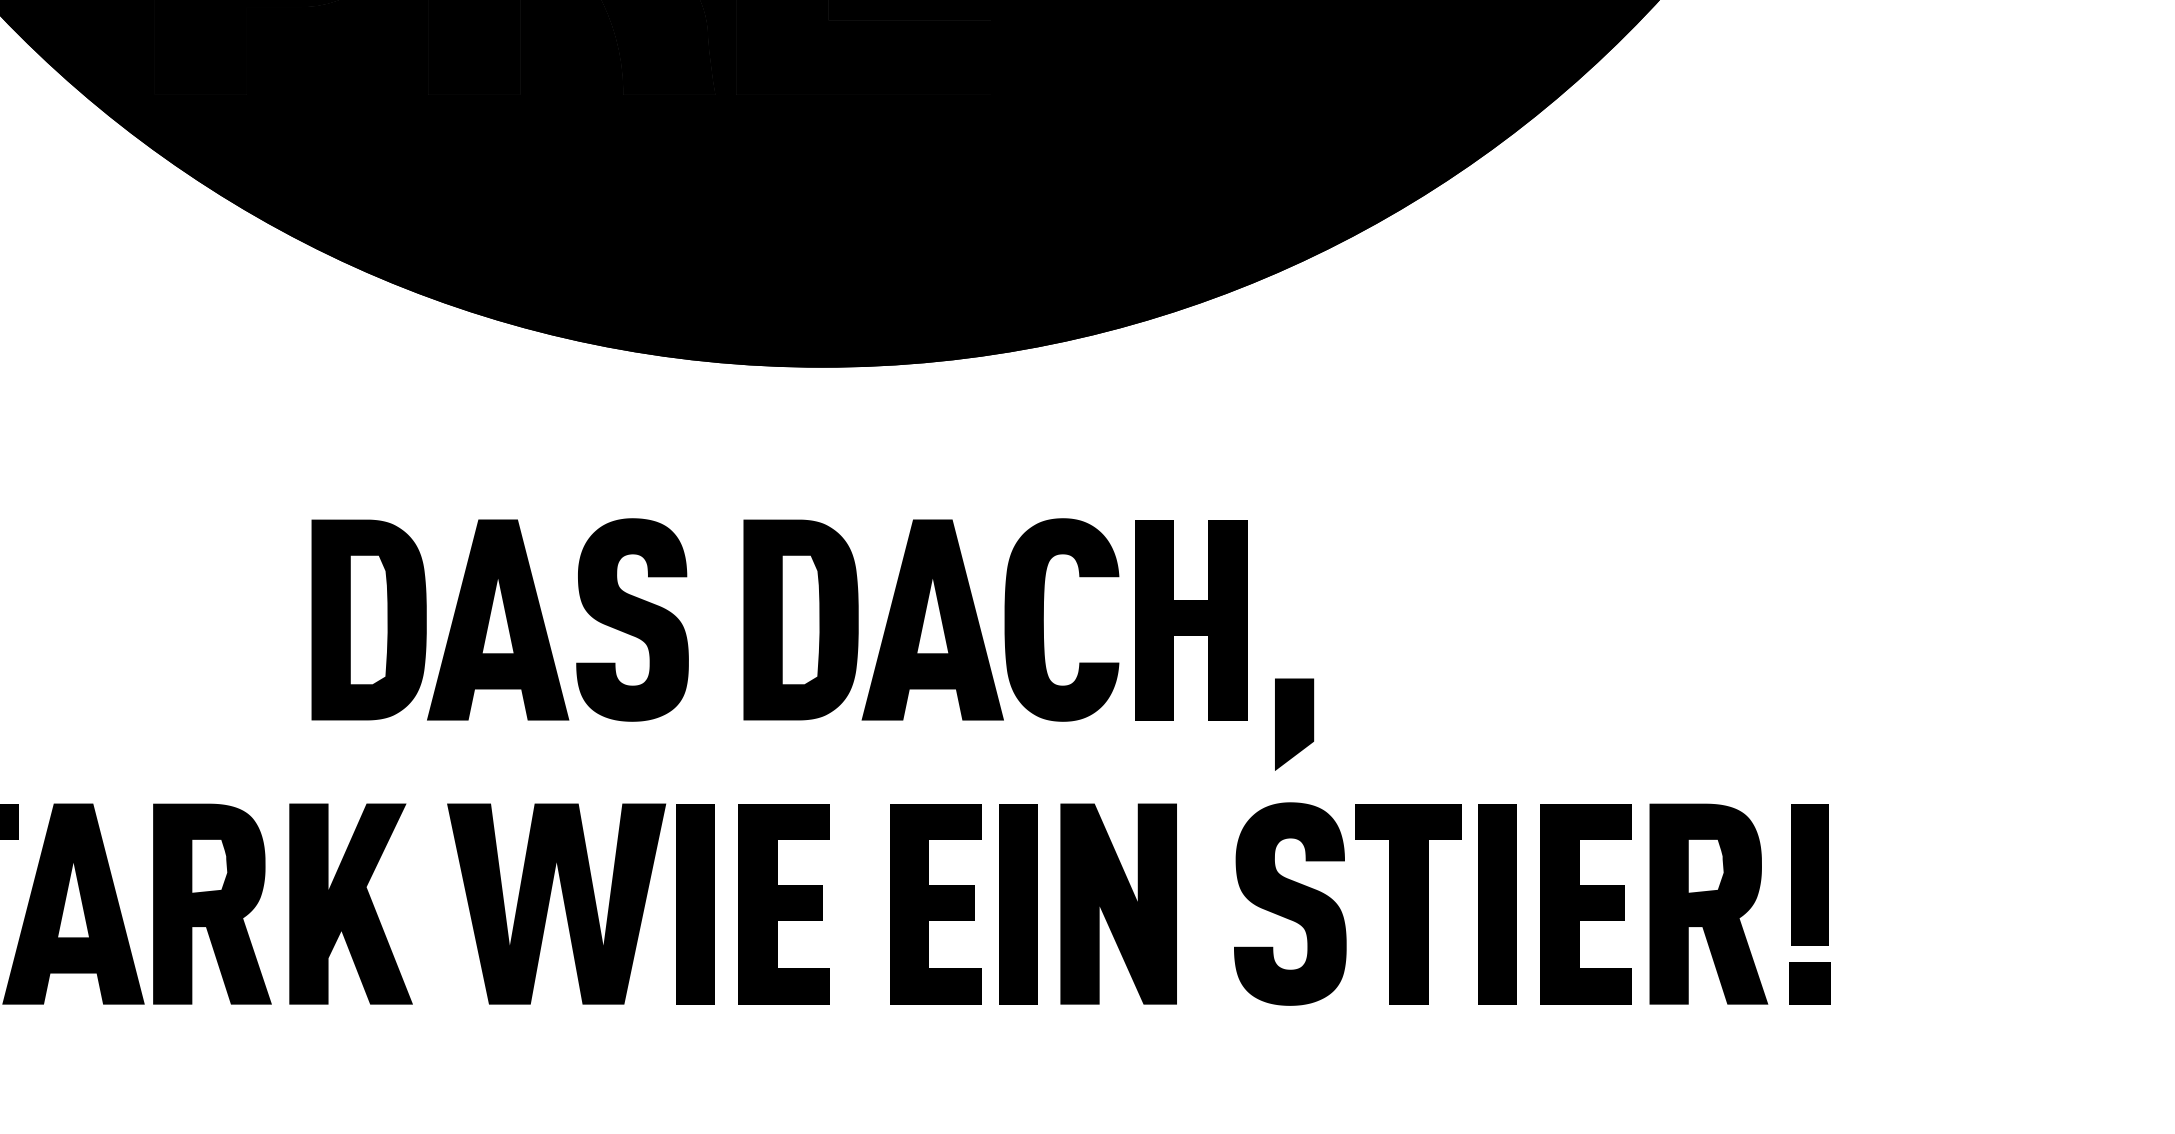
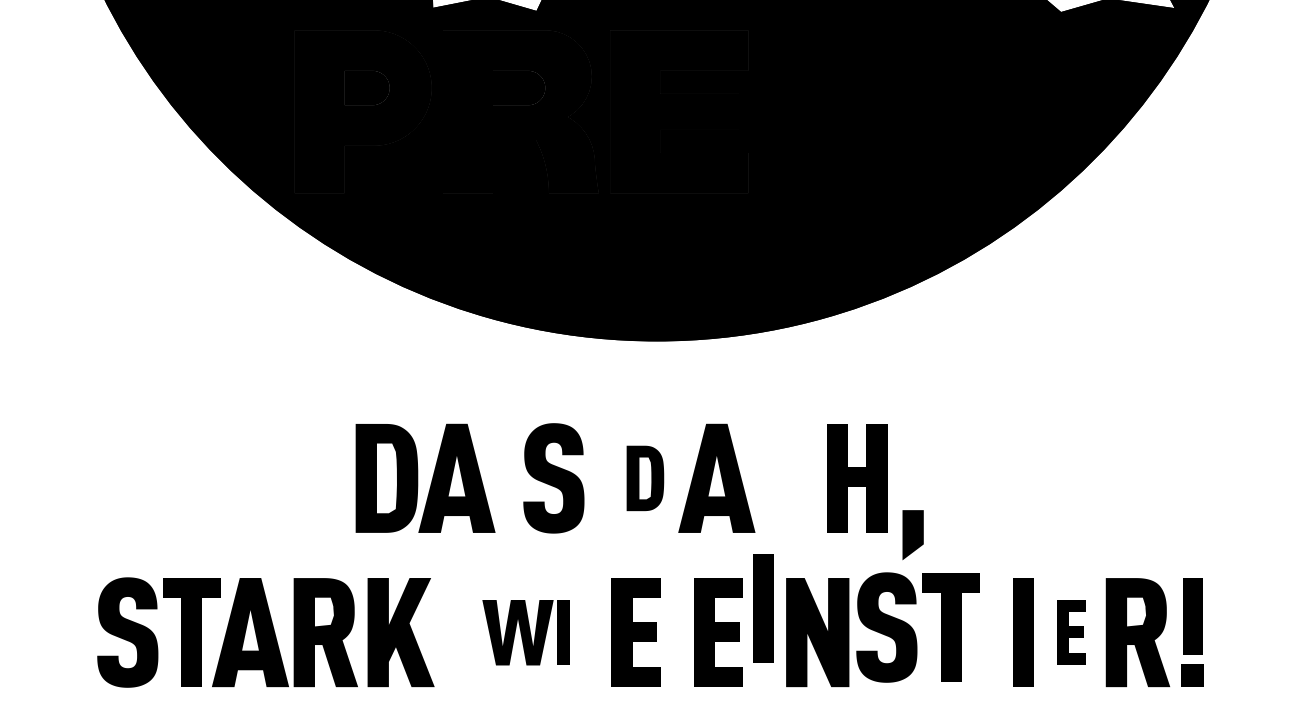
part: (801, 620) -> (645, 478), size x0.6
fill: (1061, 620) -> (786, 478), removed
part: (451, 623) -> (431, 480), moved
part: (580, 903) -> (525, 632), size x0.6
part: (1018, 903) -> (763, 608), moved
part: (1346, 903) -> (917, 627), moved
part: (1586, 903) -> (1071, 632), size x0.6

